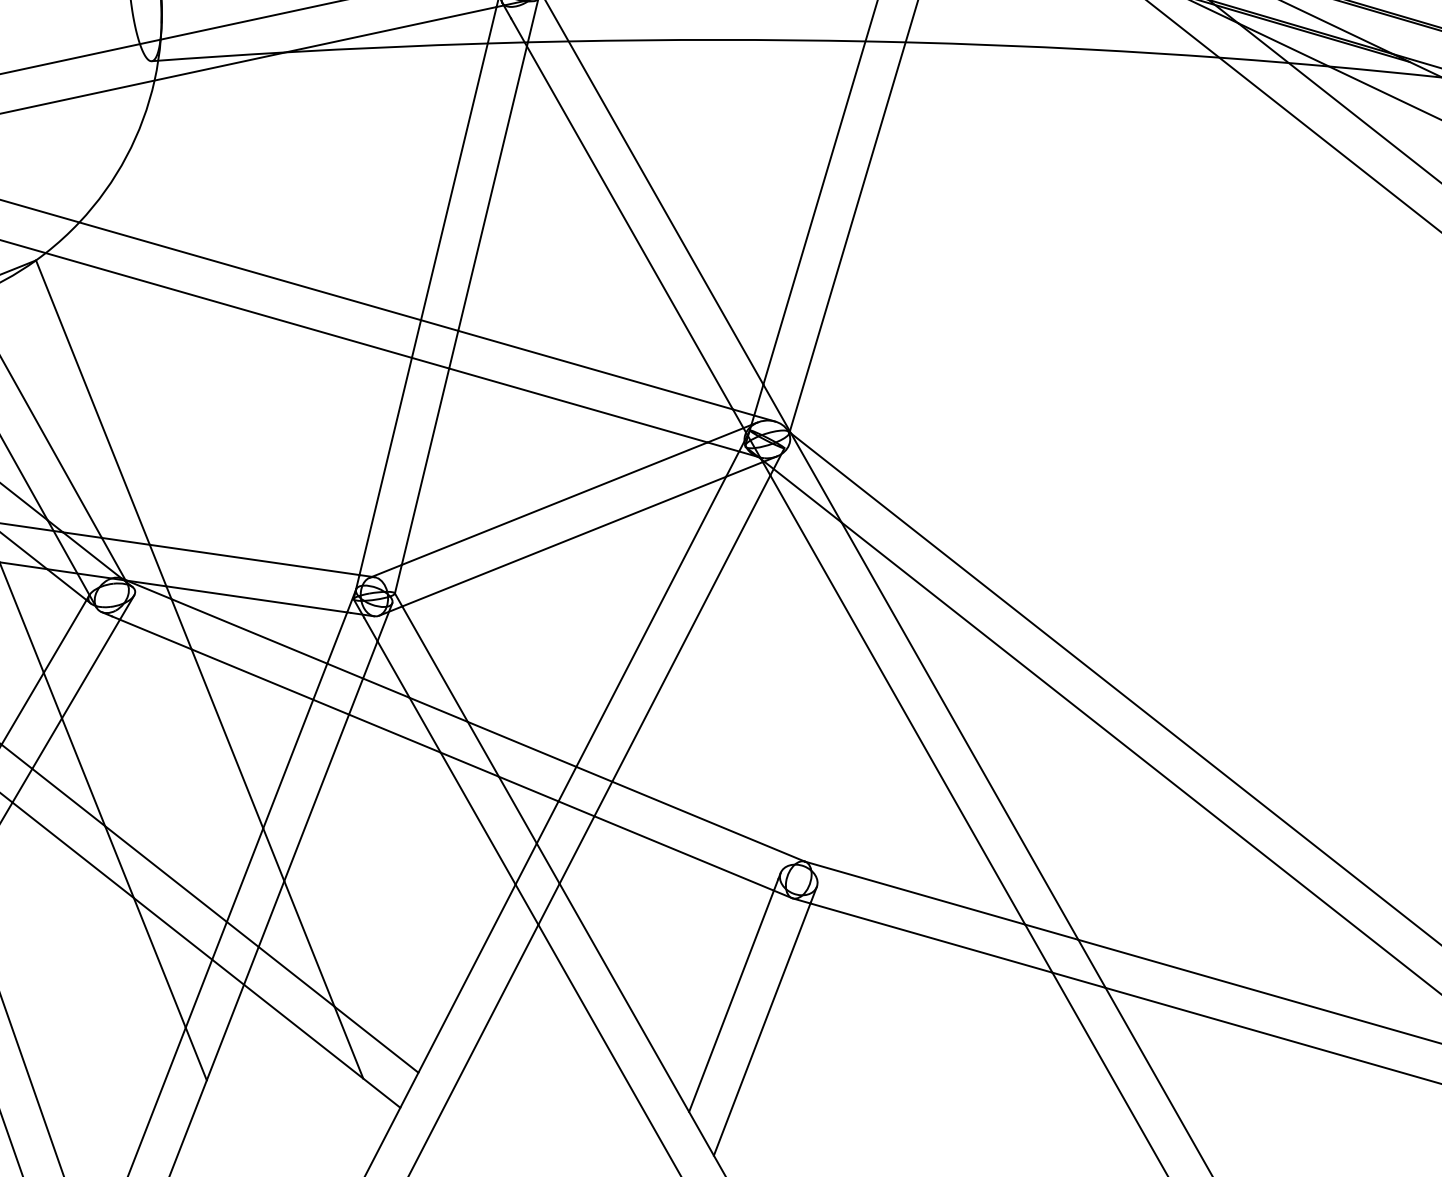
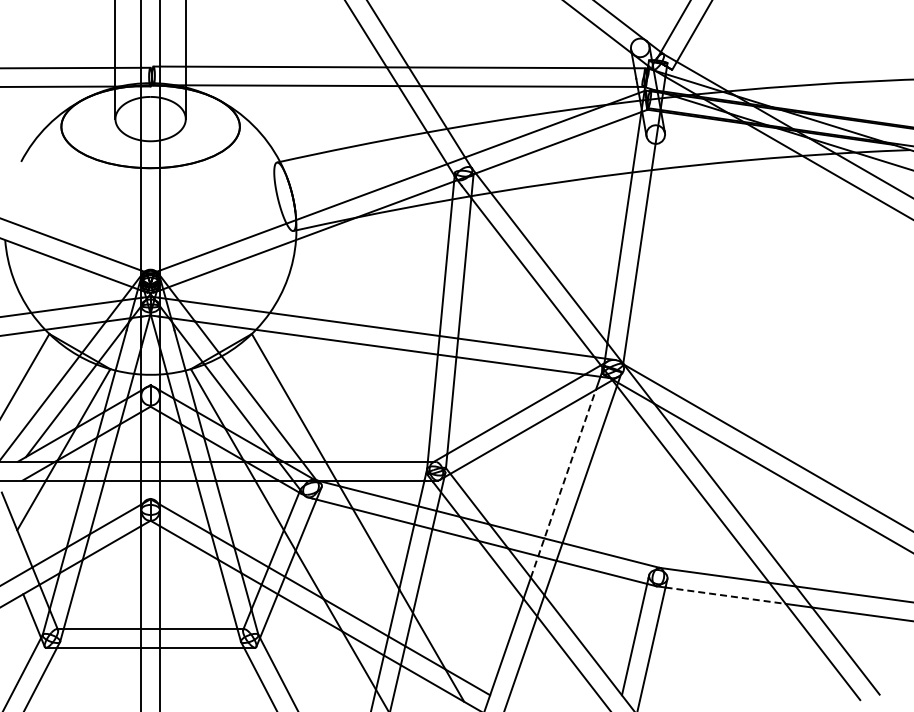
line: (631, 659) -> (563, 483), solid -> dashed
line: (931, 937) -> (725, 595), solid -> dashed

